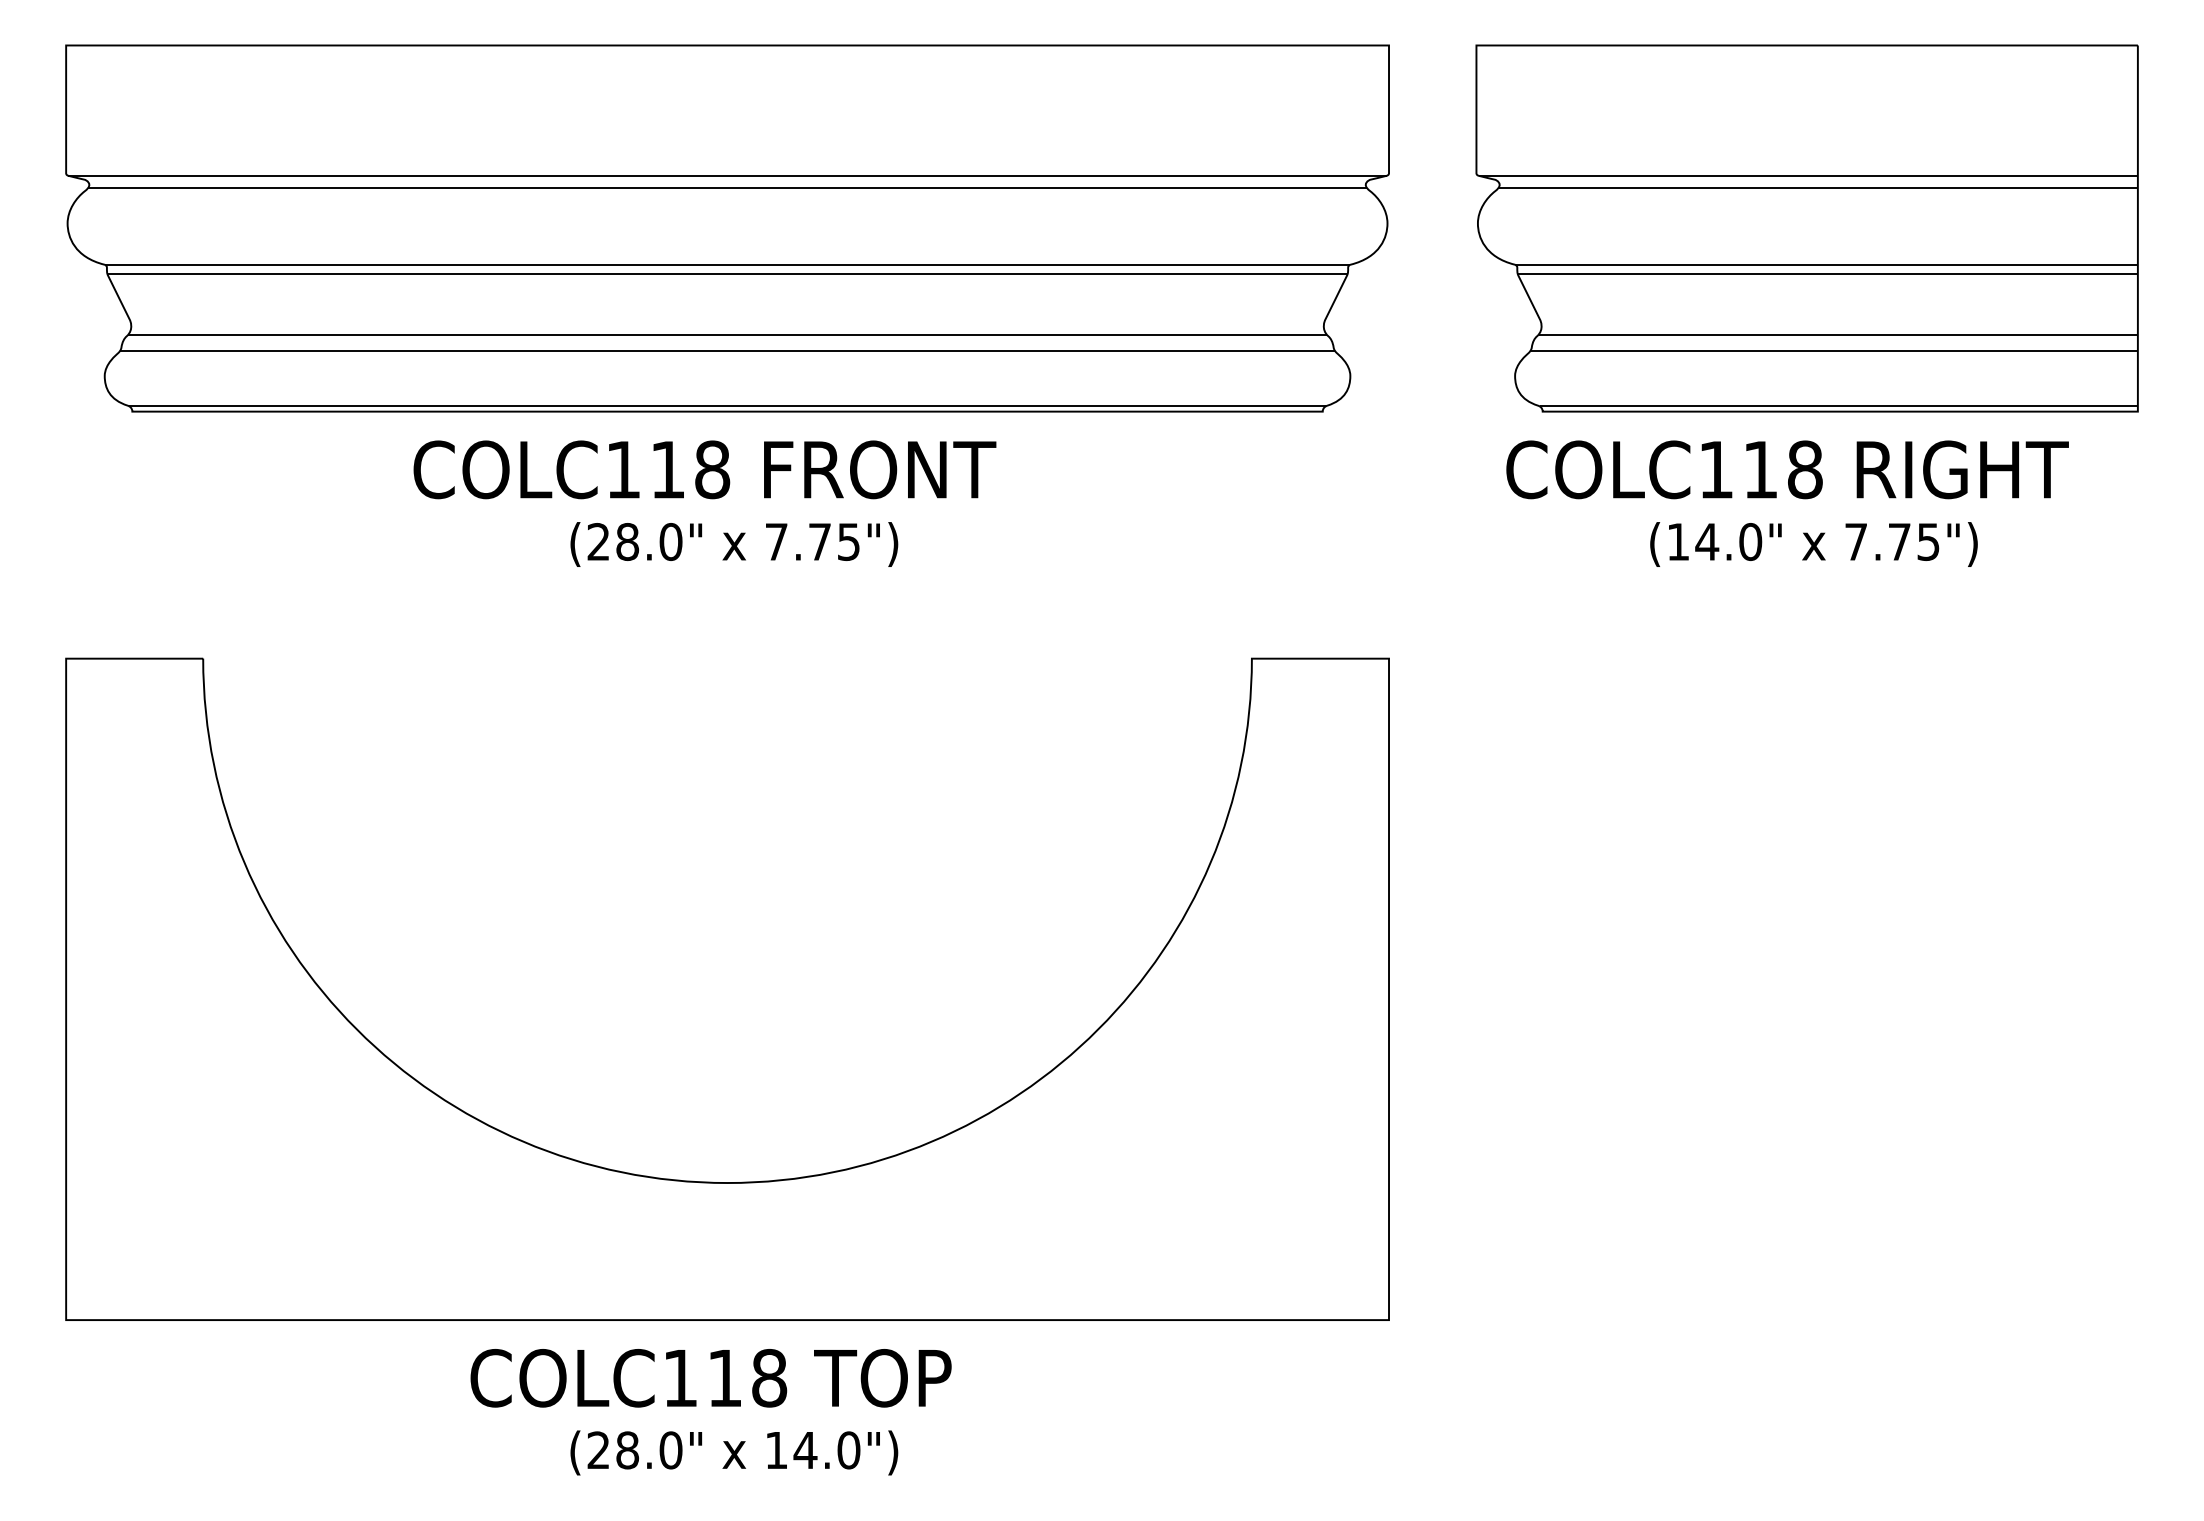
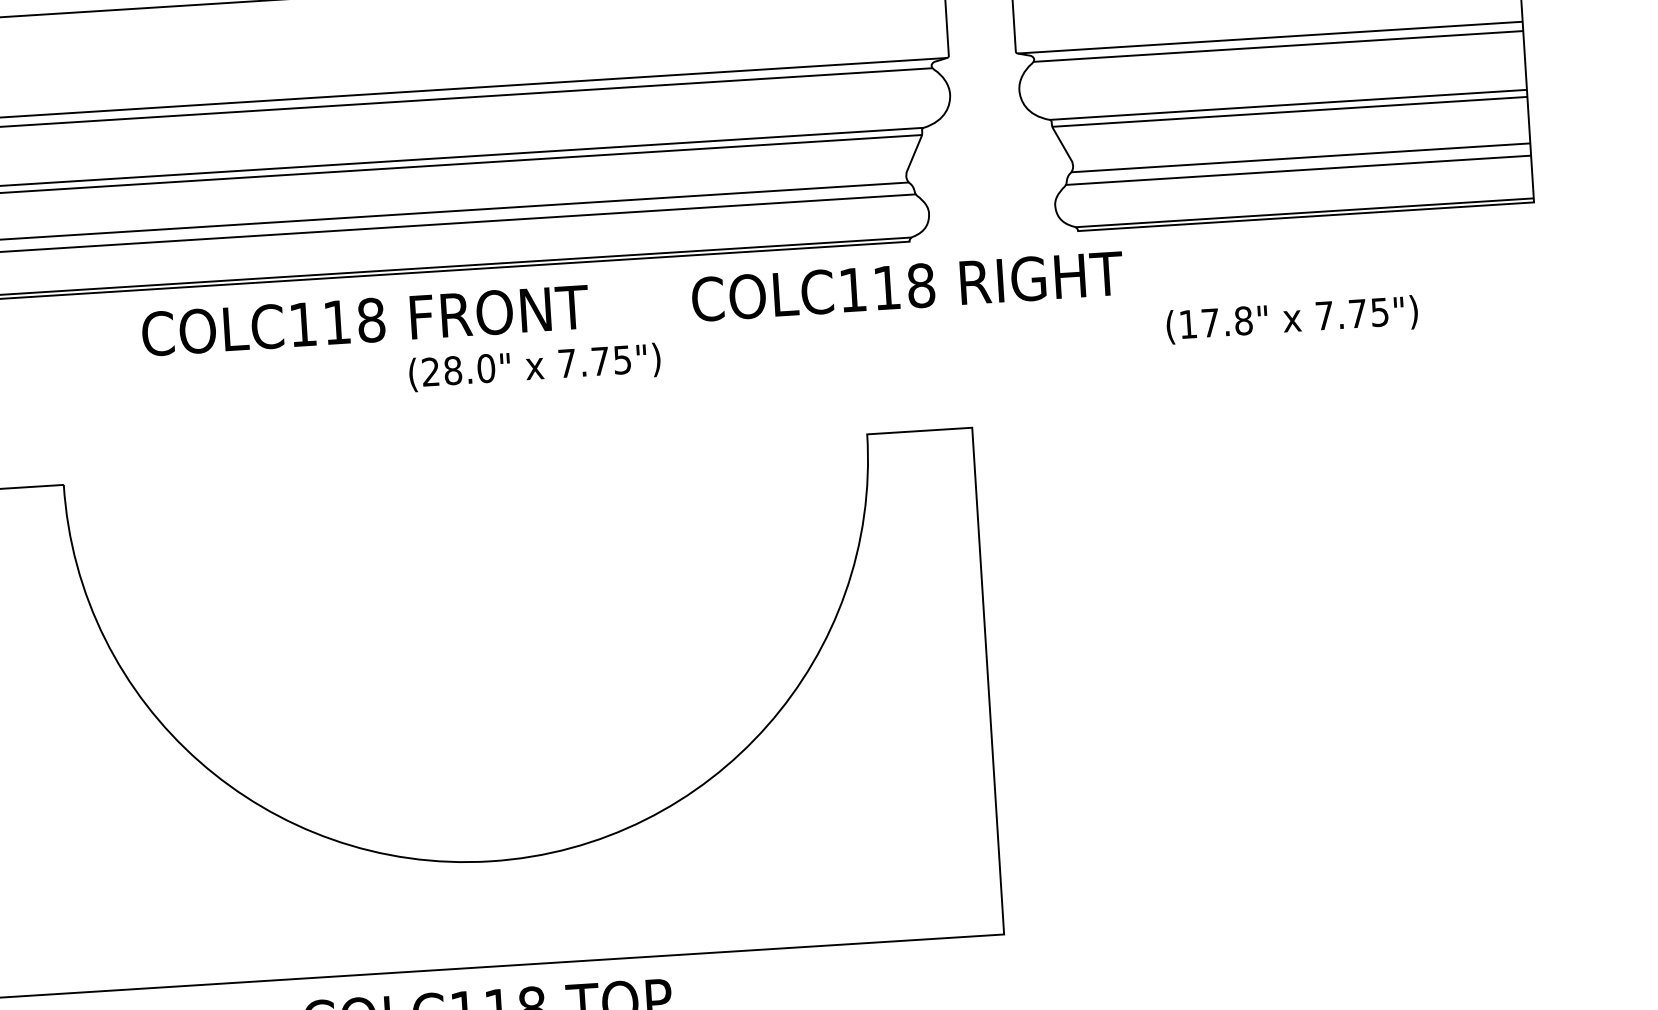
text: (704, 469) -> (365, 320), moved
text: (1787, 469) -> (907, 286), moved
text: (1728, 541) -> (1226, 321), (14.0" -> (17.8"
text: (734, 544) -> (535, 367), moved

